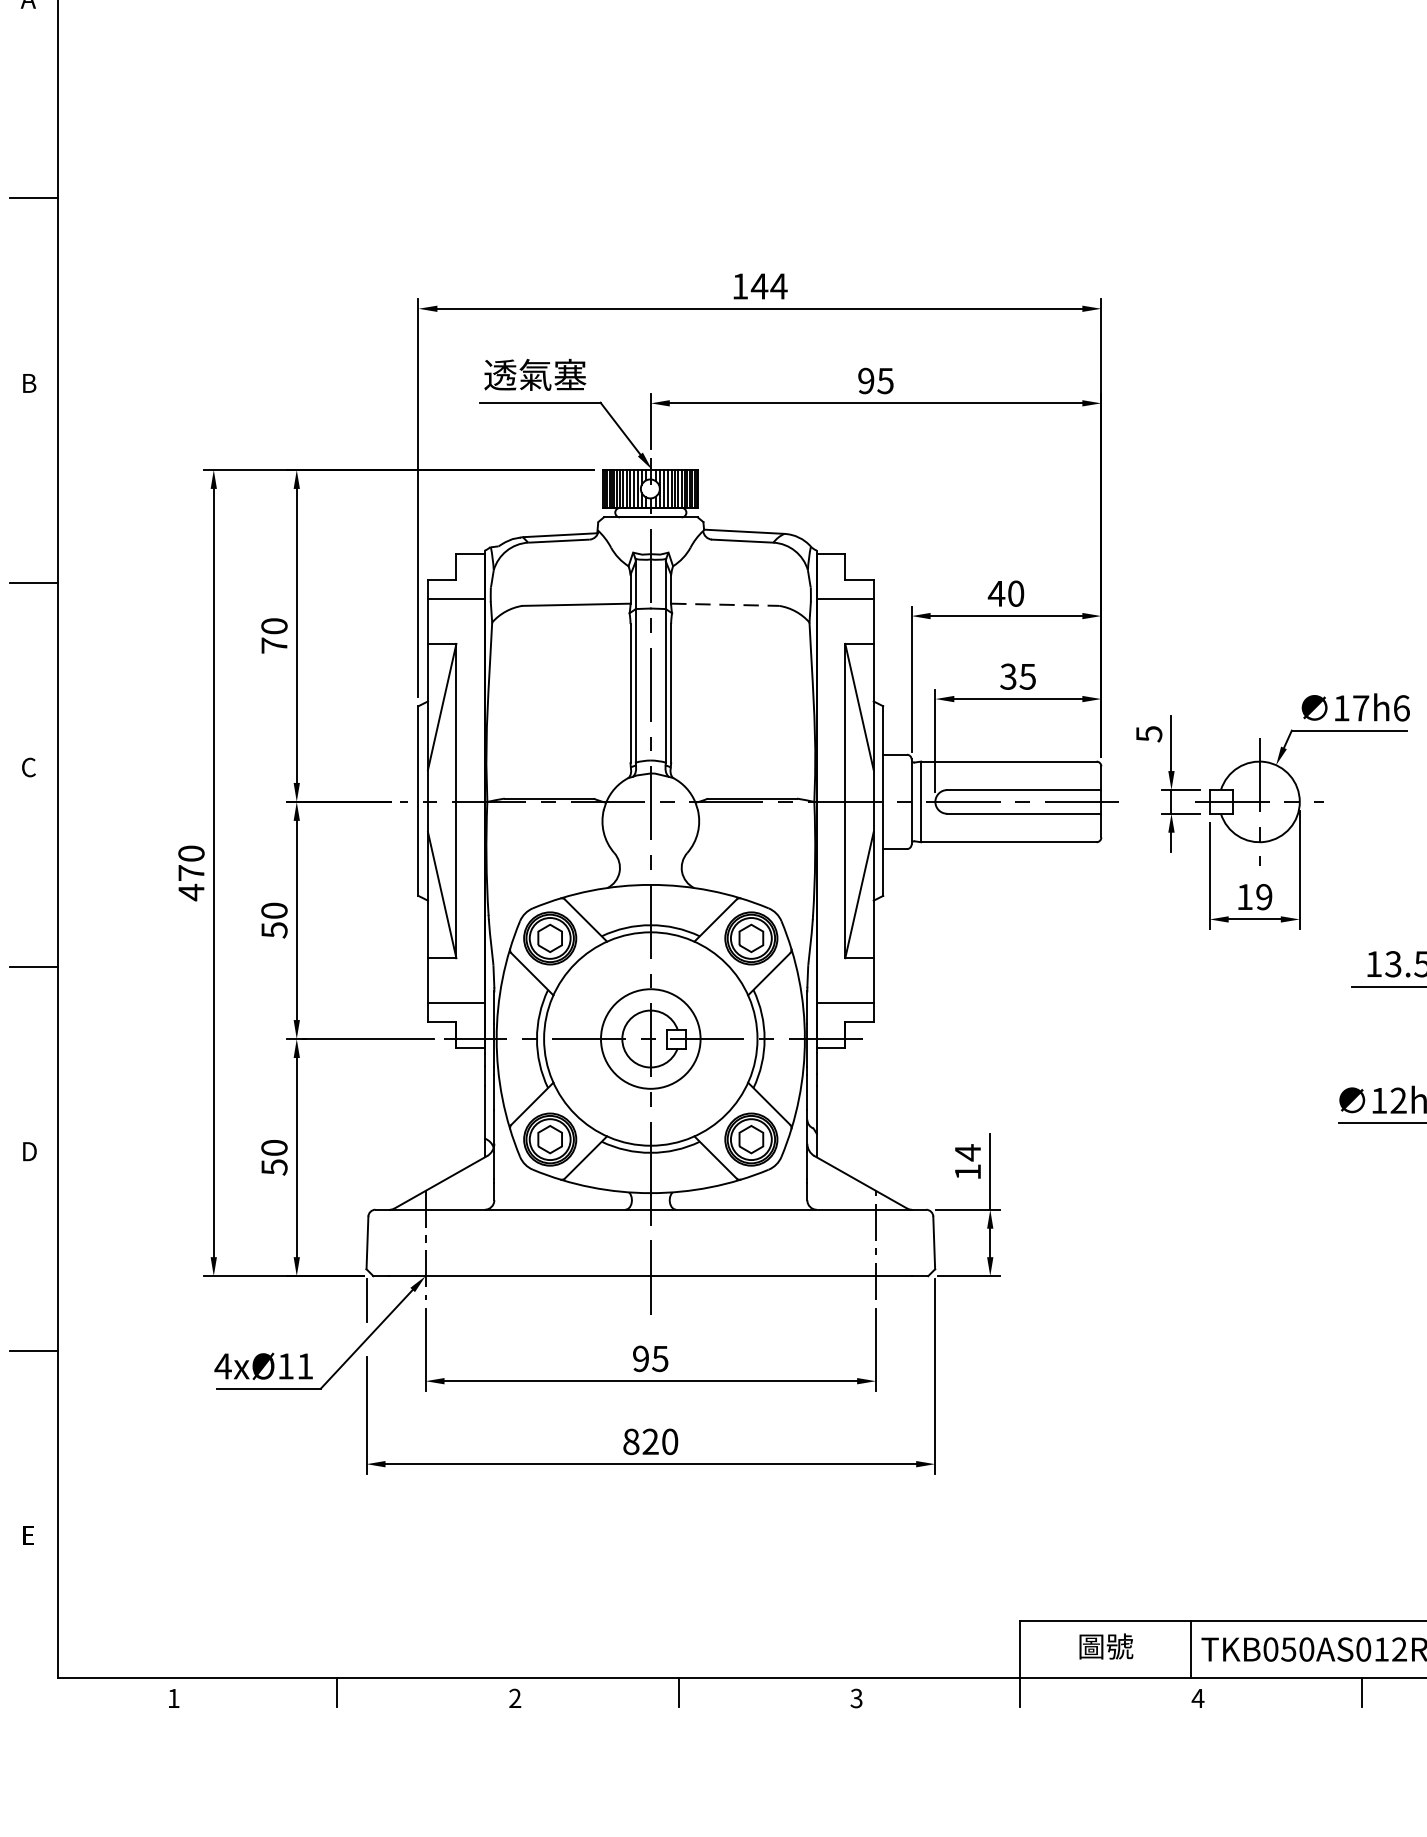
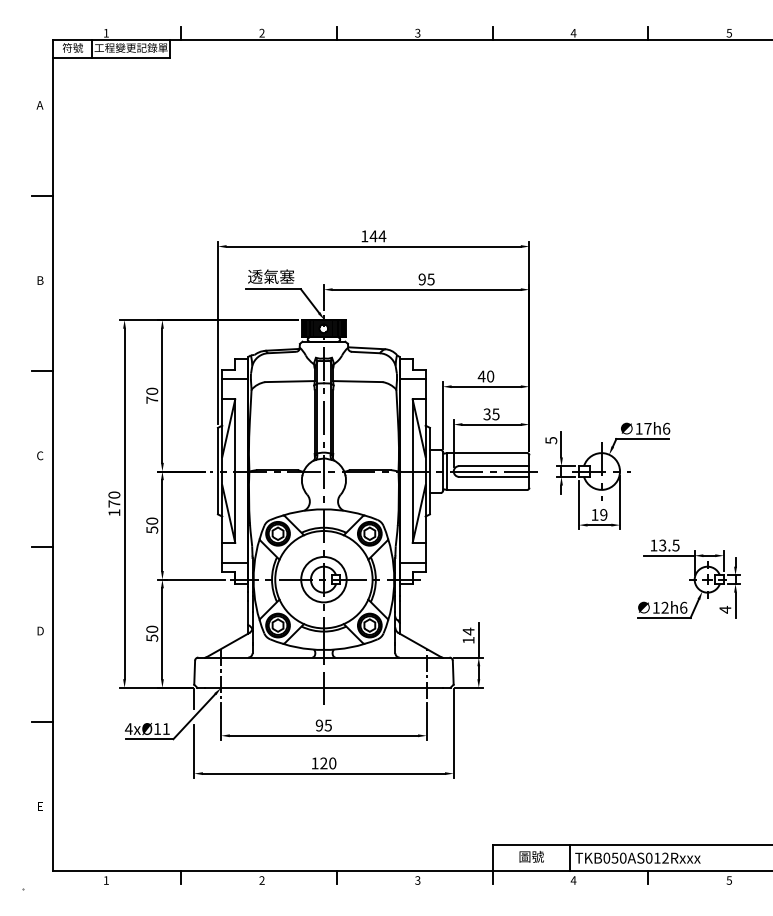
line: (724, 604) -> (357, 381), dashed -> solid
text: (191, 891) -> (114, 512), 470 -> 170
text: (630, 1441) -> (314, 763), 820 -> 120

